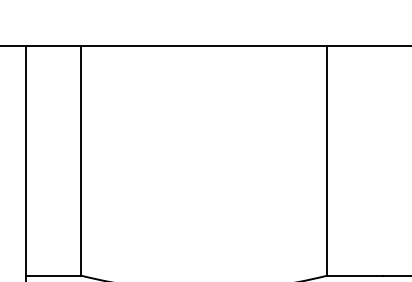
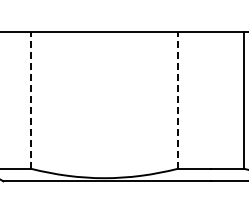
line: (81, 161) -> (31, 100), solid -> dashed
line: (326, 161) -> (177, 100), solid -> dashed

